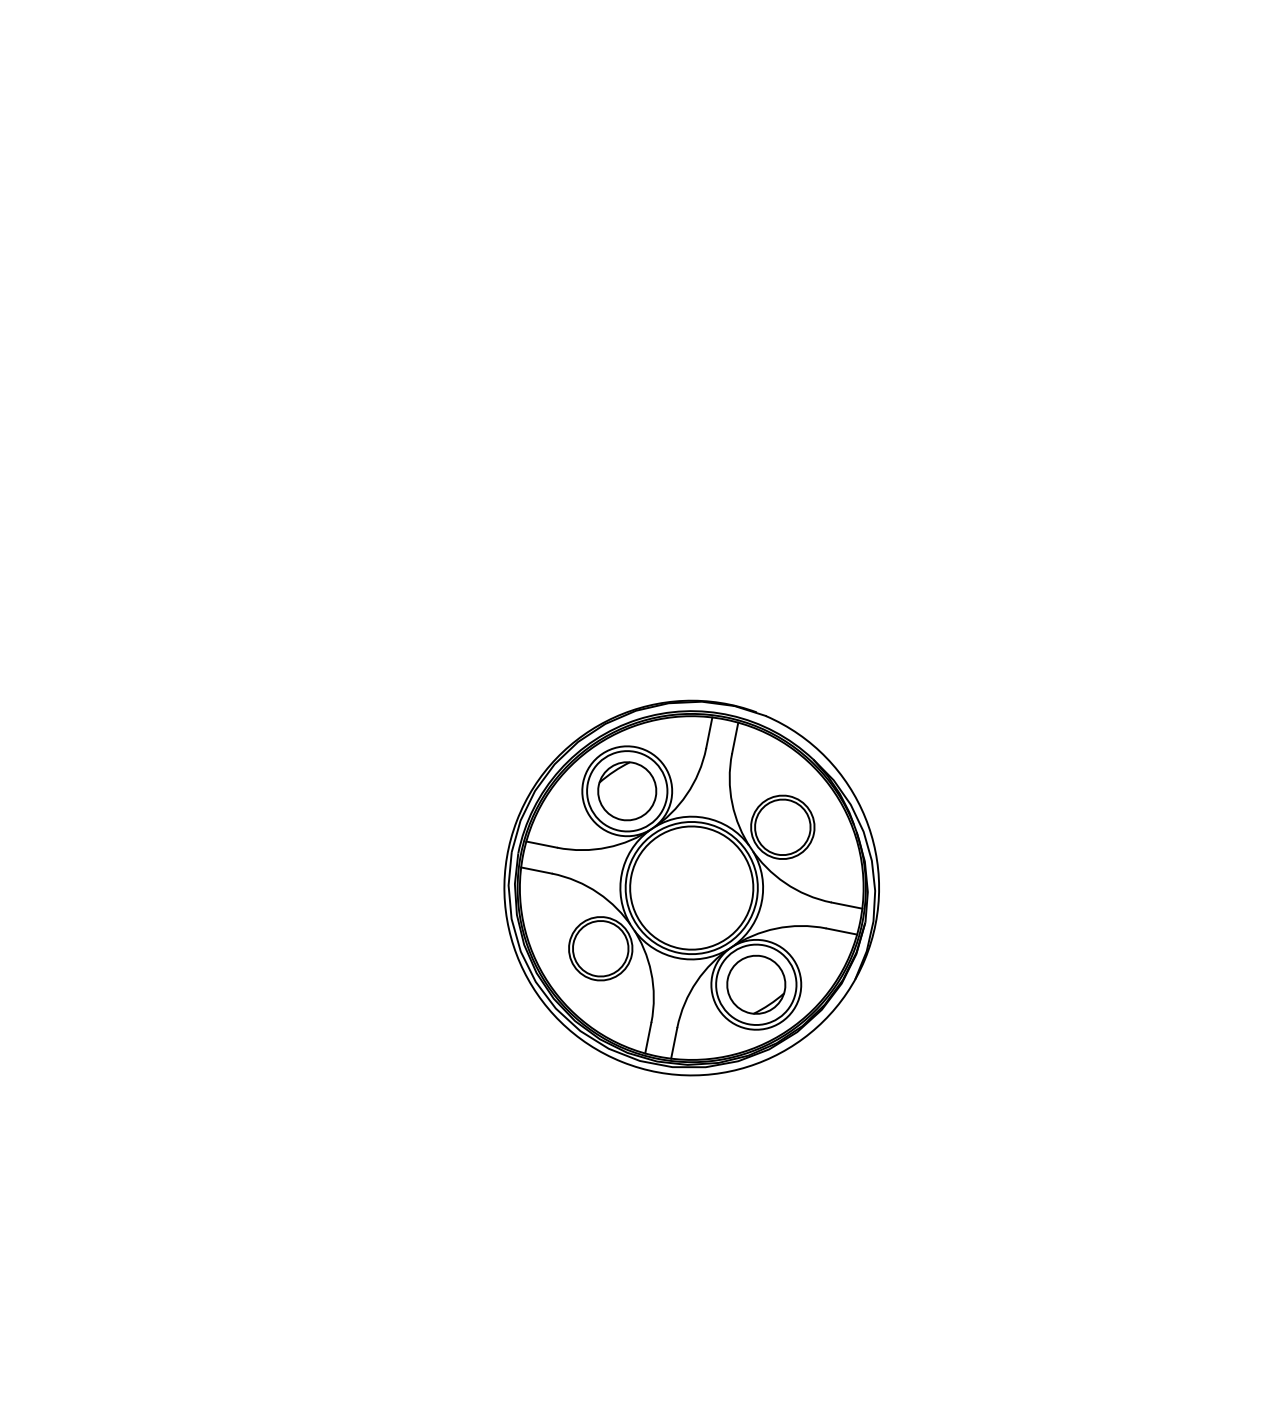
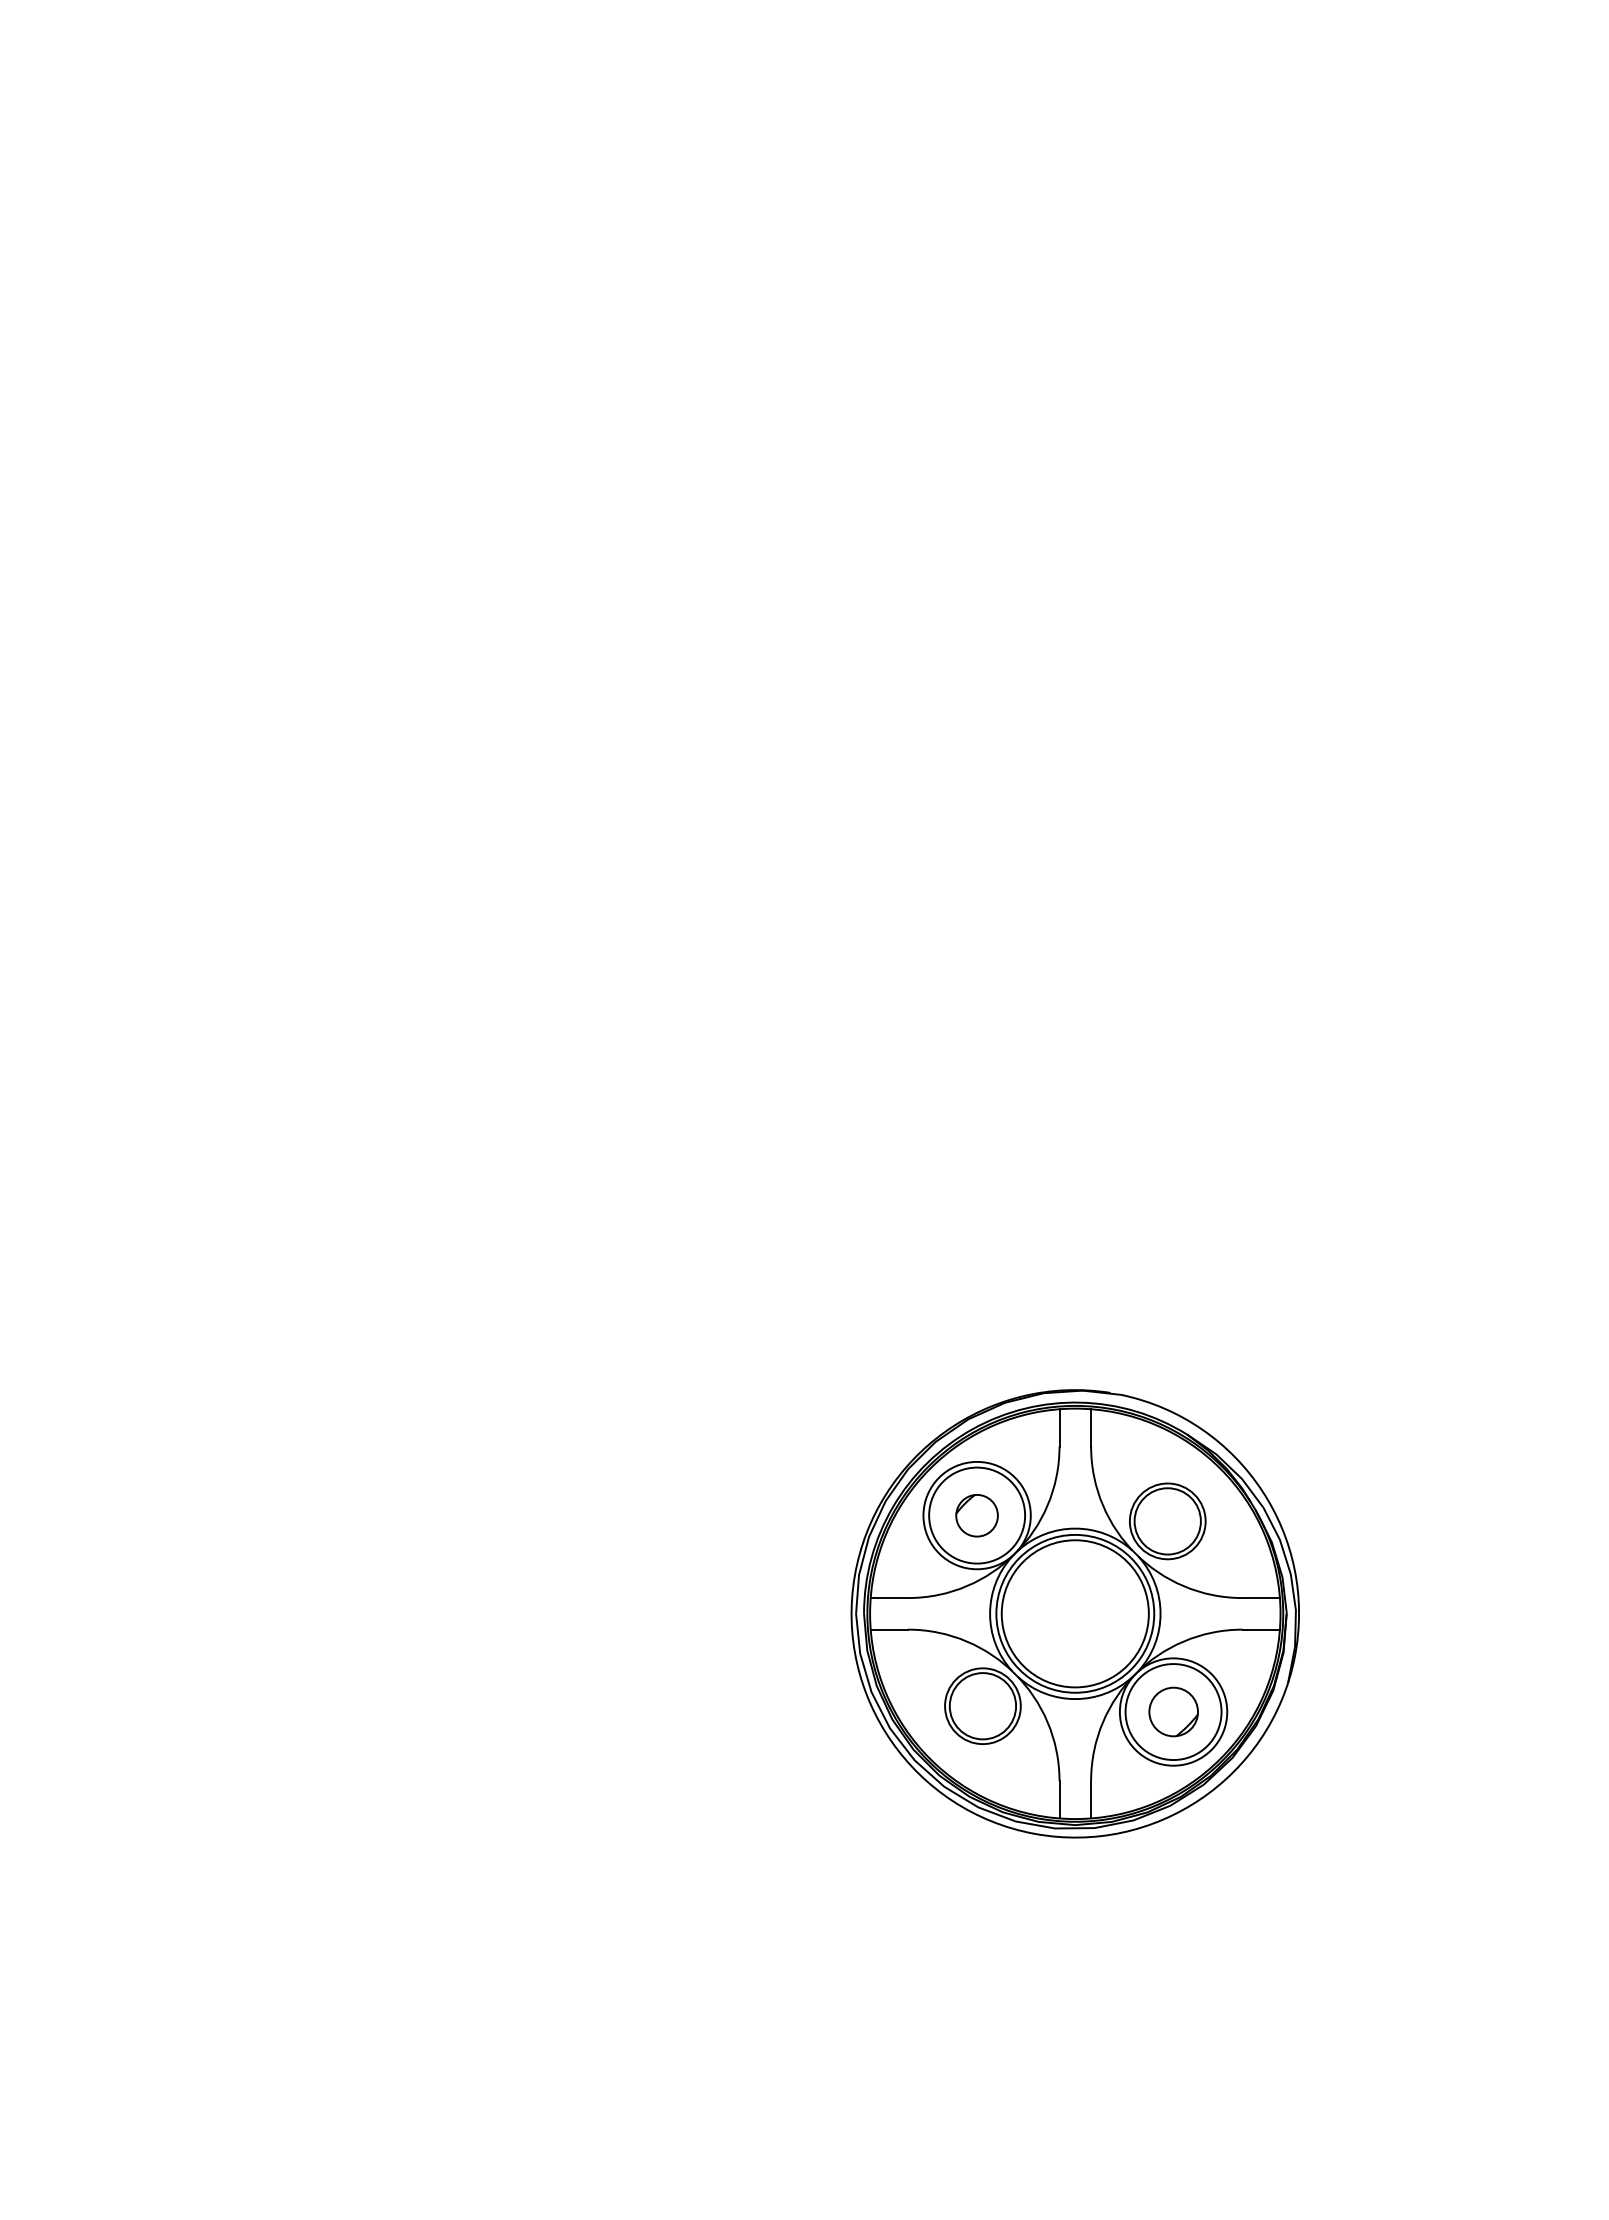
part: (626, 791) -> (976, 1515), size x0.6
part: (756, 984) -> (1173, 1711), size x0.7

